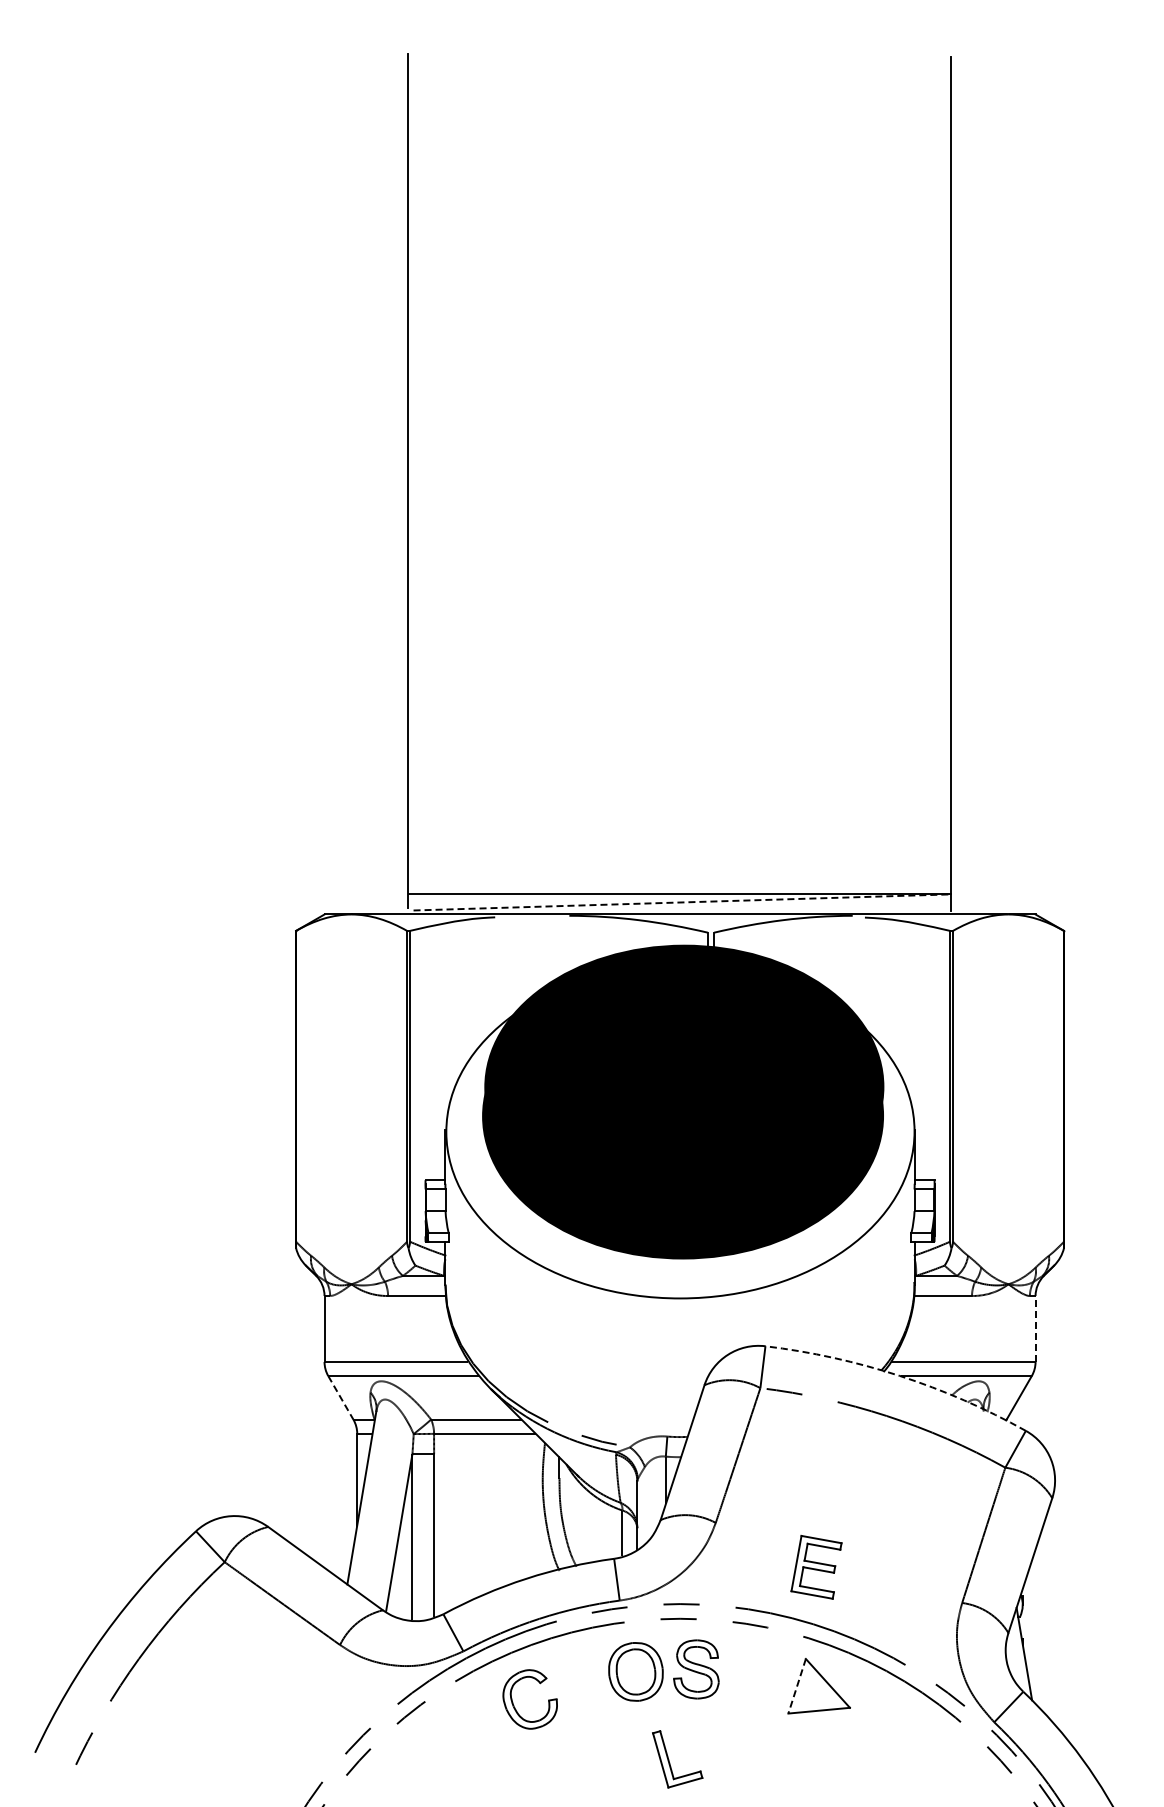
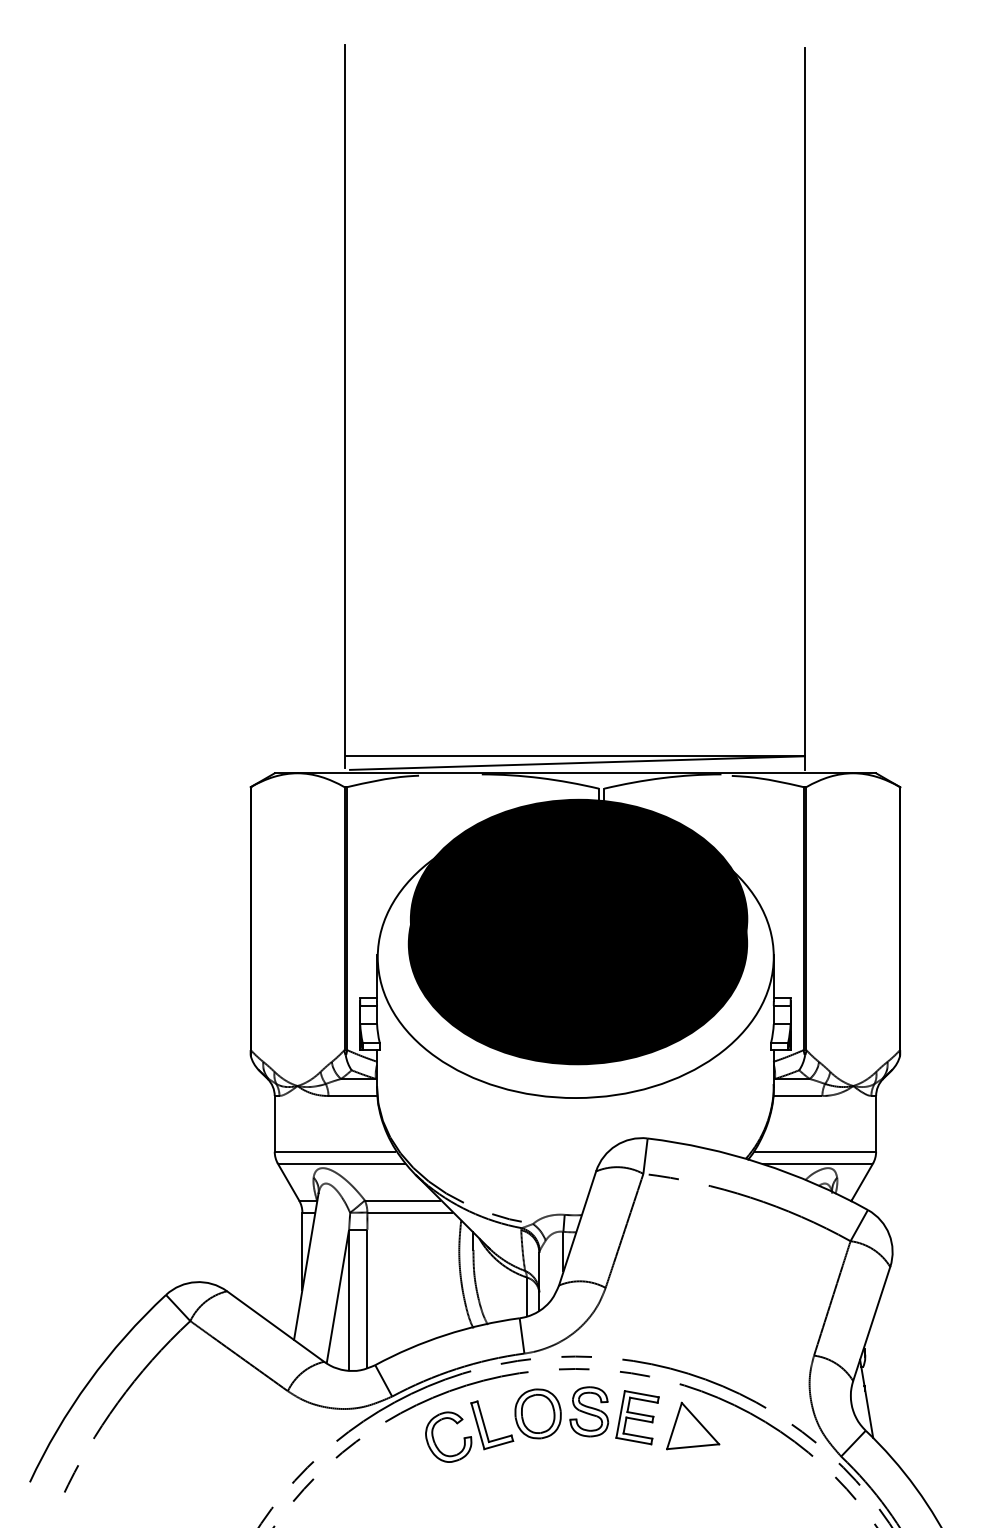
line: (682, 902) -> (577, 763), dashed -> solid
line: (1035, 1328) -> (876, 1123), dashed -> solid
arc: (899, 1375) -> (761, 1163), dashed -> solid
line: (341, 1398) -> (289, 1182), dashed -> solid
part: (816, 1567) -> (637, 1417), moved
line: (797, 1686) -> (674, 1426), dashed -> solid
part: (669, 1759) -> (485, 1425), moved

